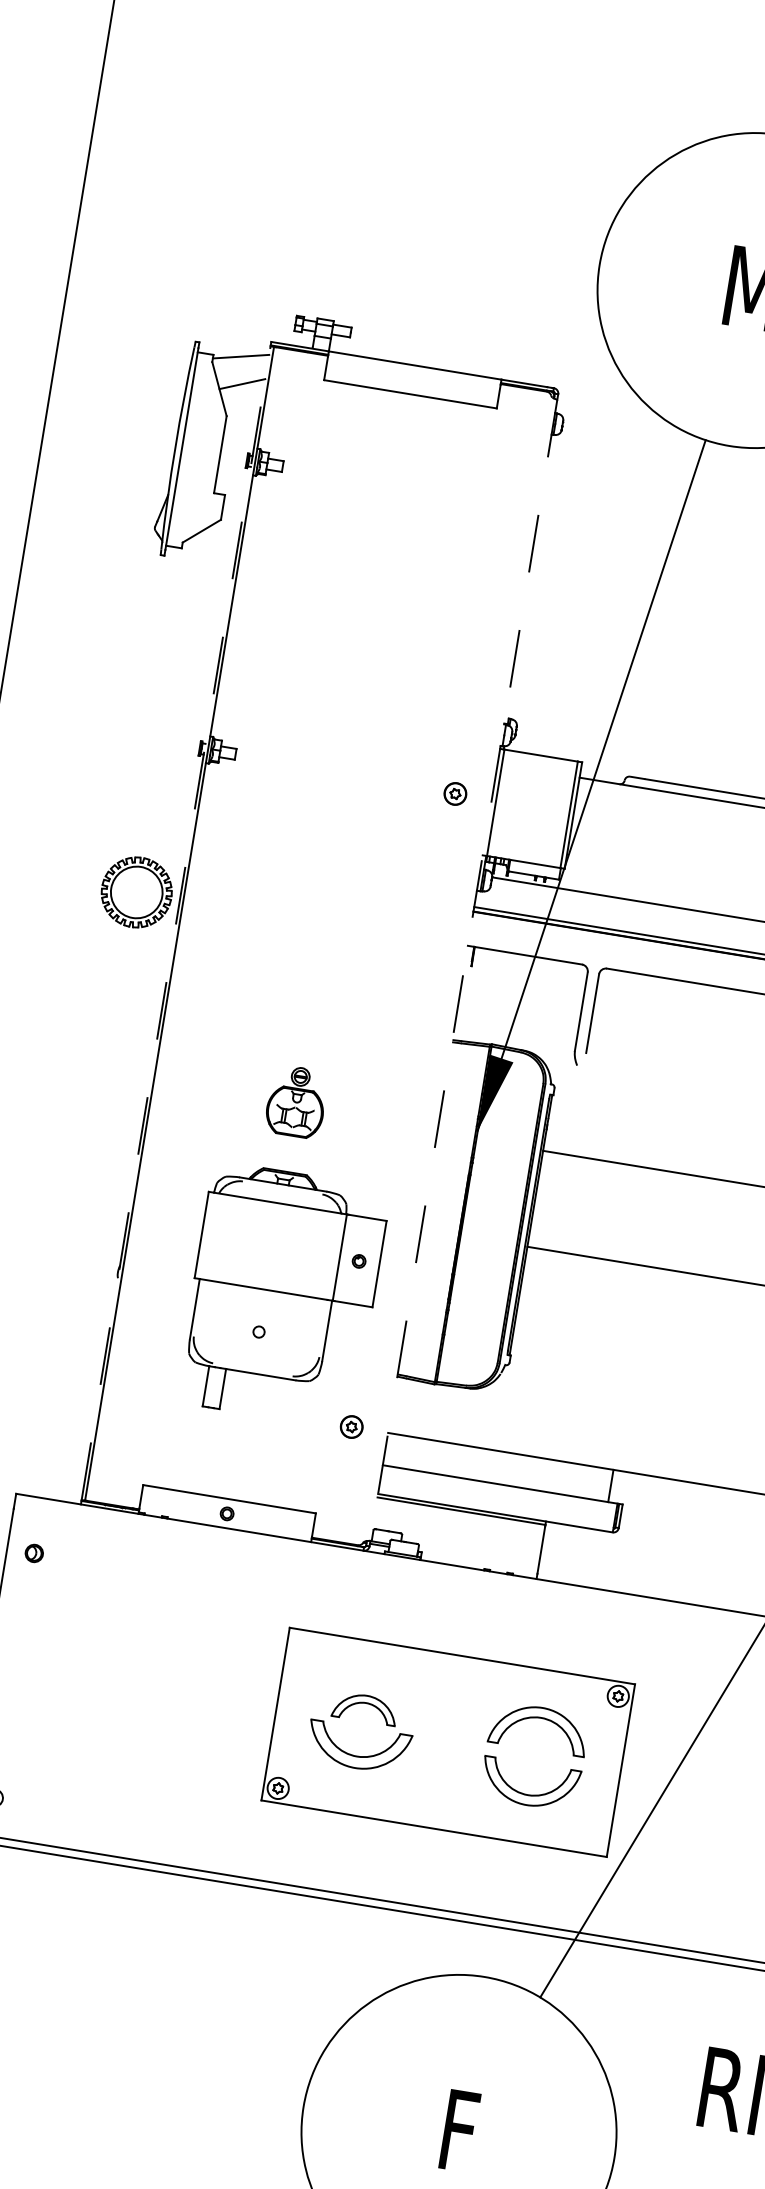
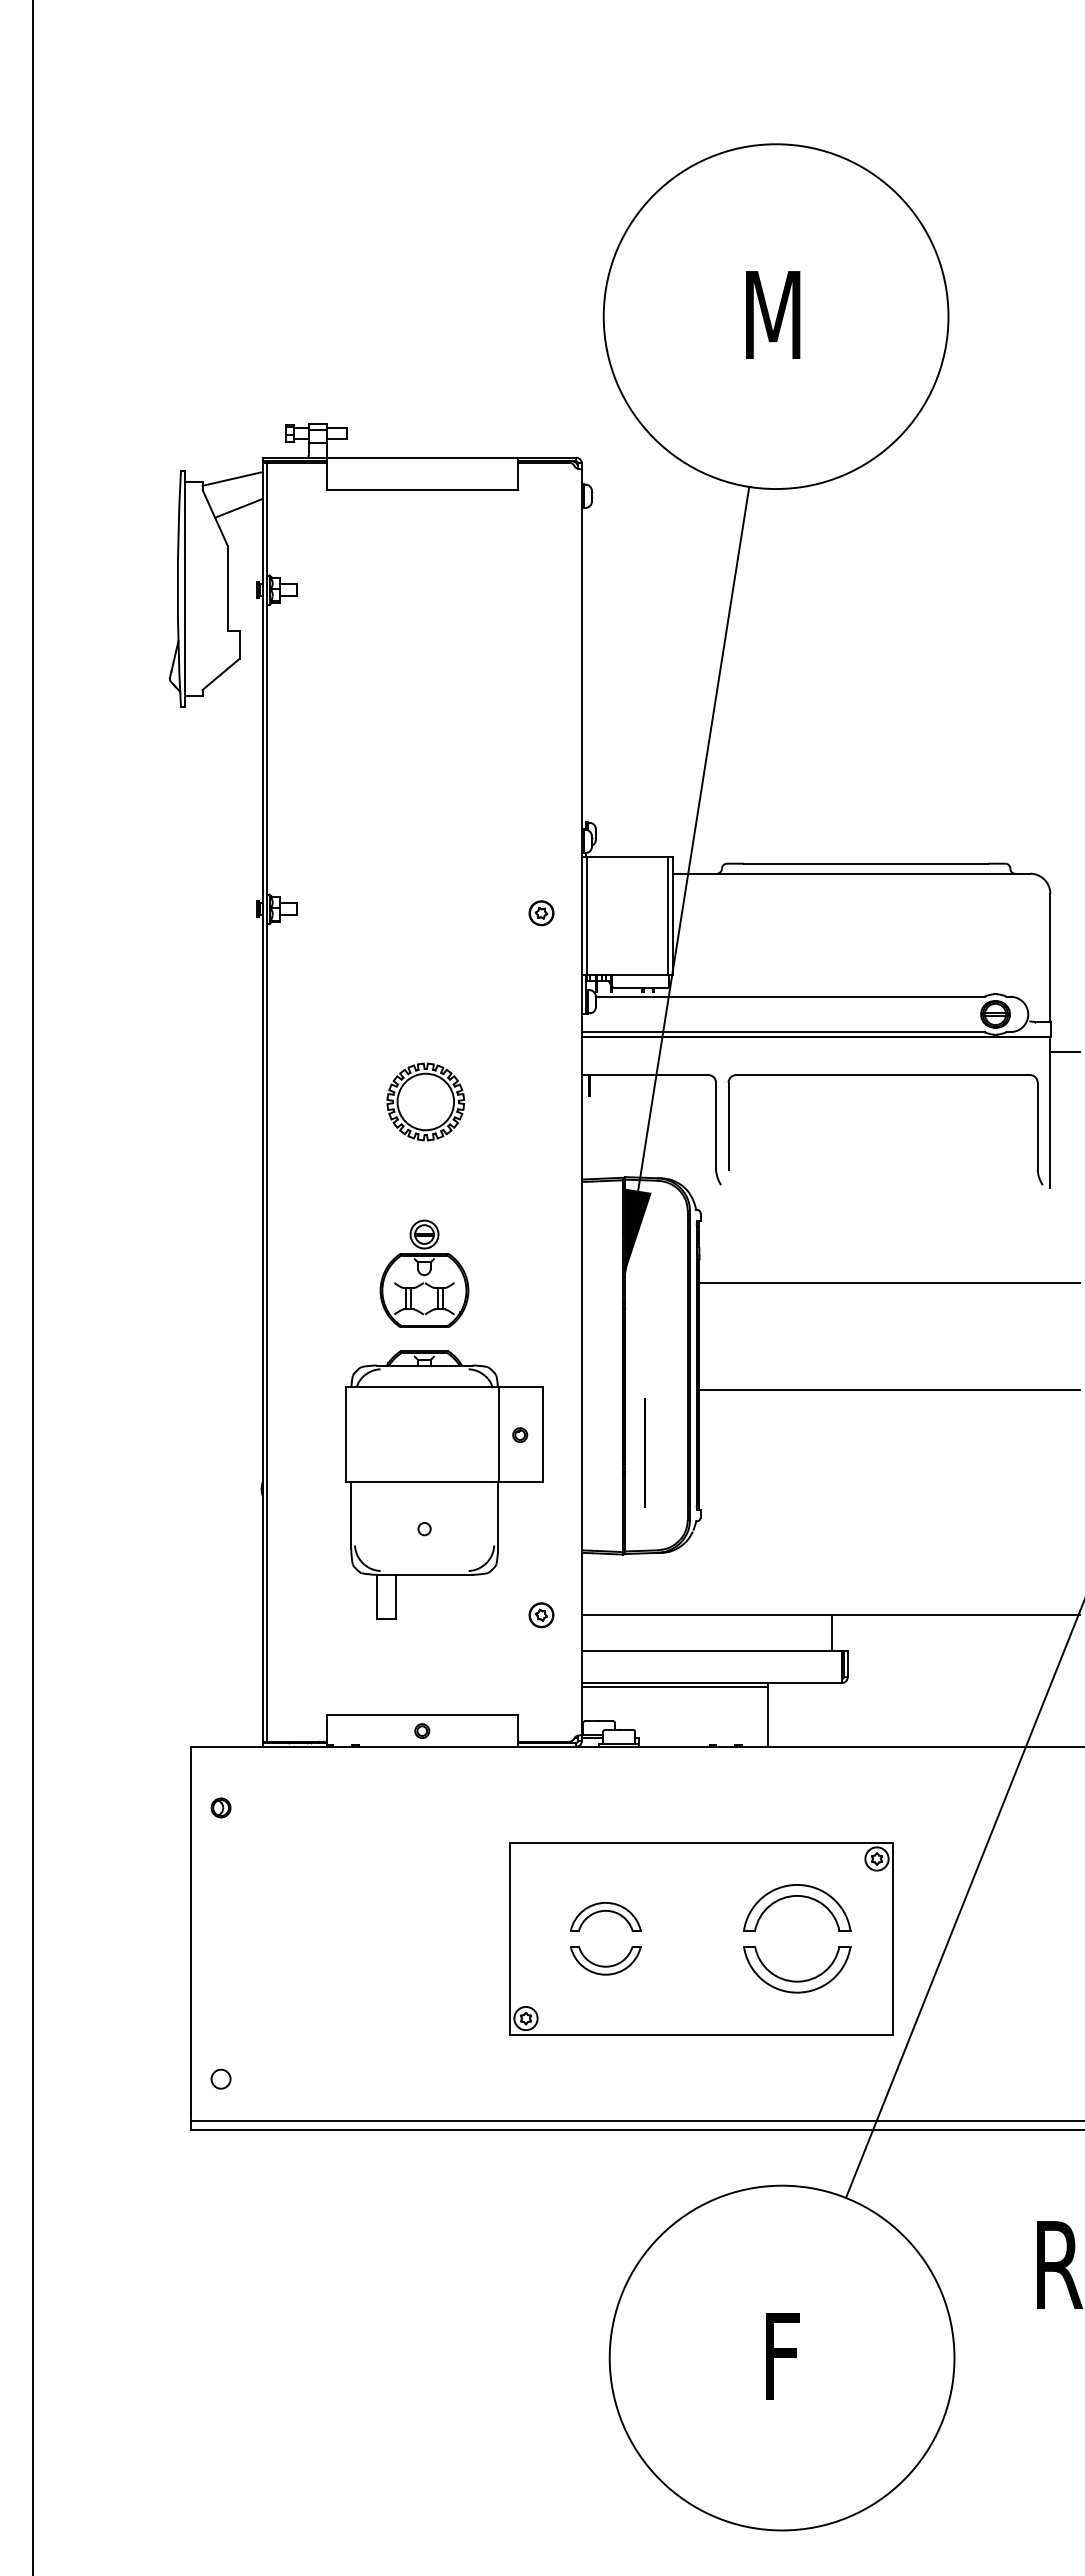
part: (136, 891) -> (425, 1101), moved
line: (175, 923) -> (262, 1102), dashed -> solid
line: (463, 970) -> (581, 1102), dashed -> solid
part: (296, 1101) -> (424, 1273), size x1.43
line: (468, 1295) -> (644, 1452), added
part: (358, 1747) -> (605, 1960), size x0.62

